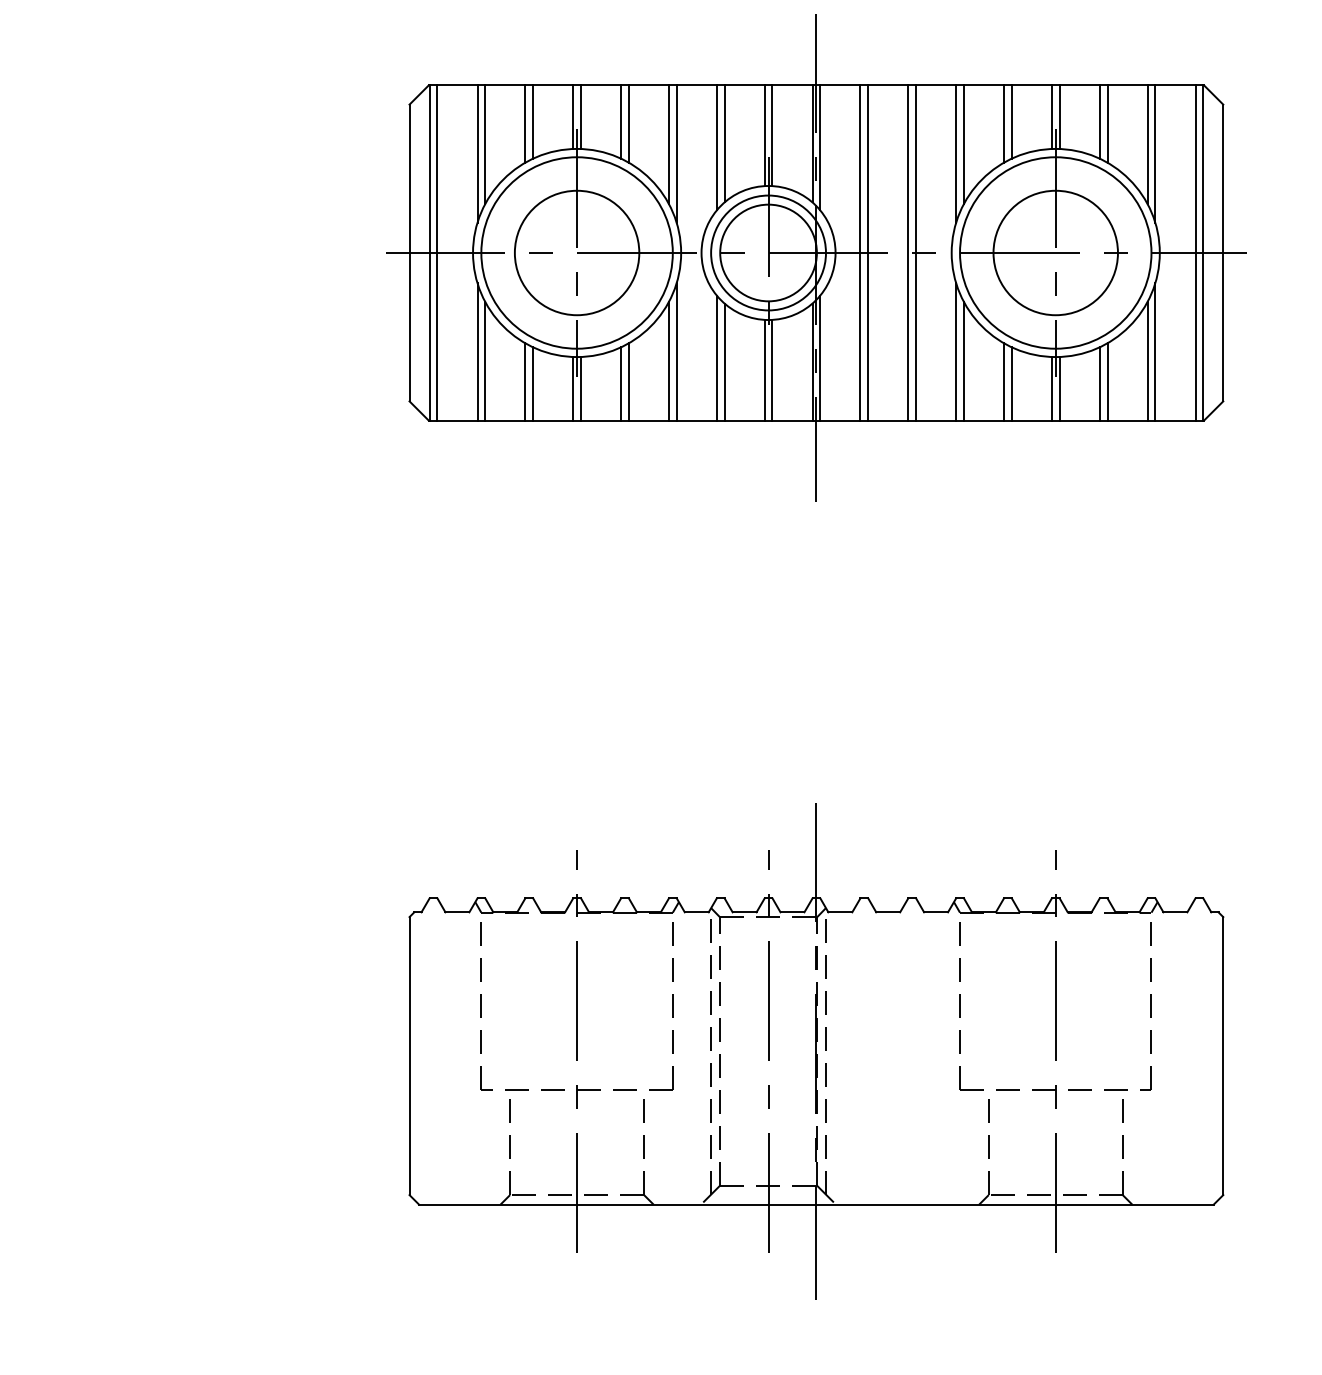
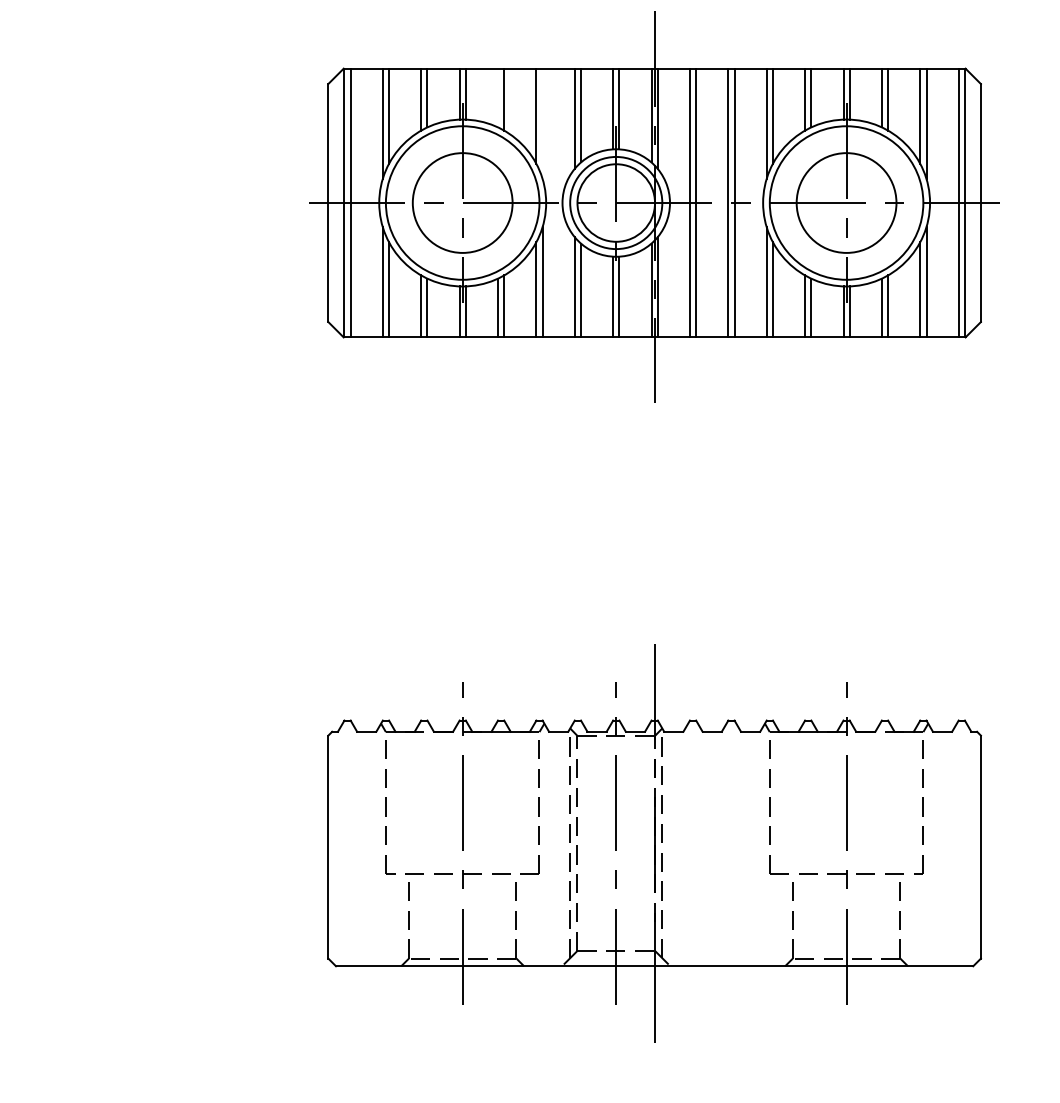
line: (621, 121) -> (498, 97), removed
line: (676, 153) -> (542, 123), removed

